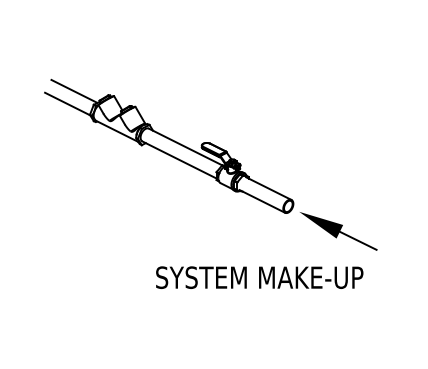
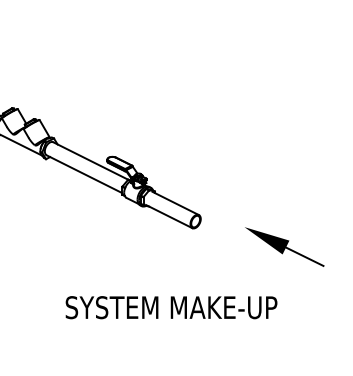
part: (338, 231) -> (284, 247), moved
text: (259, 277) -> (171, 307), moved

